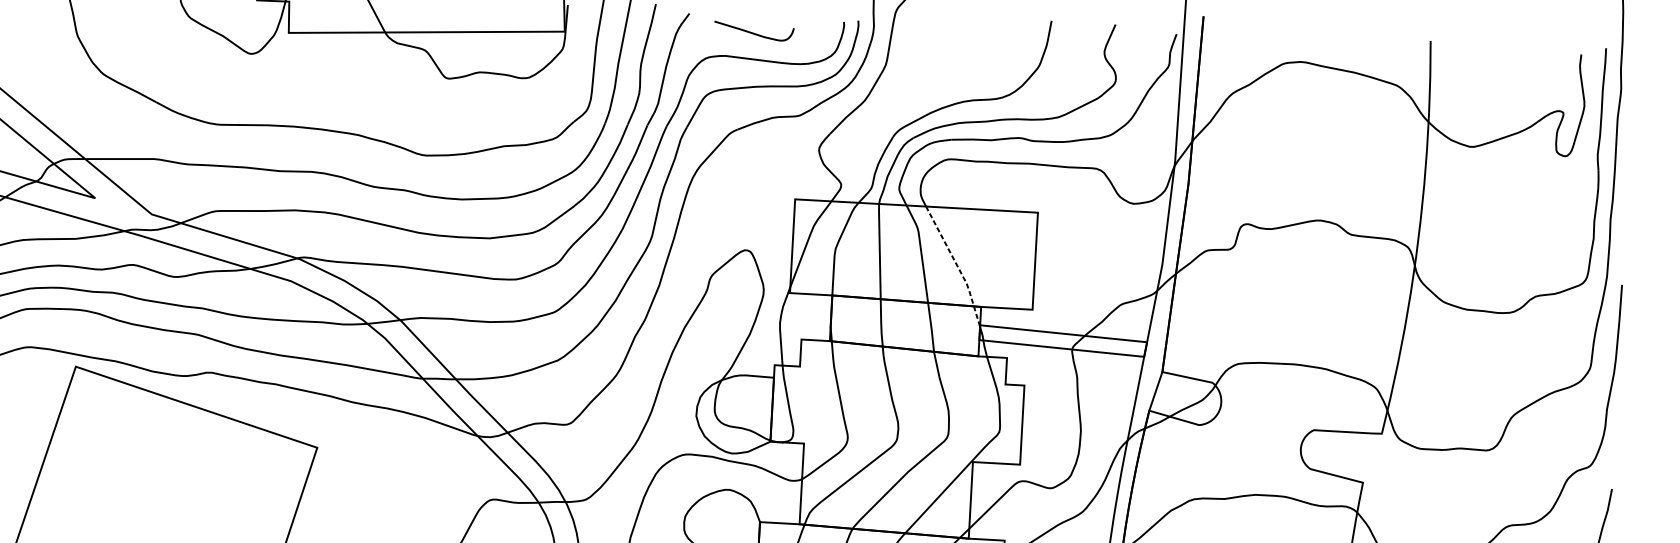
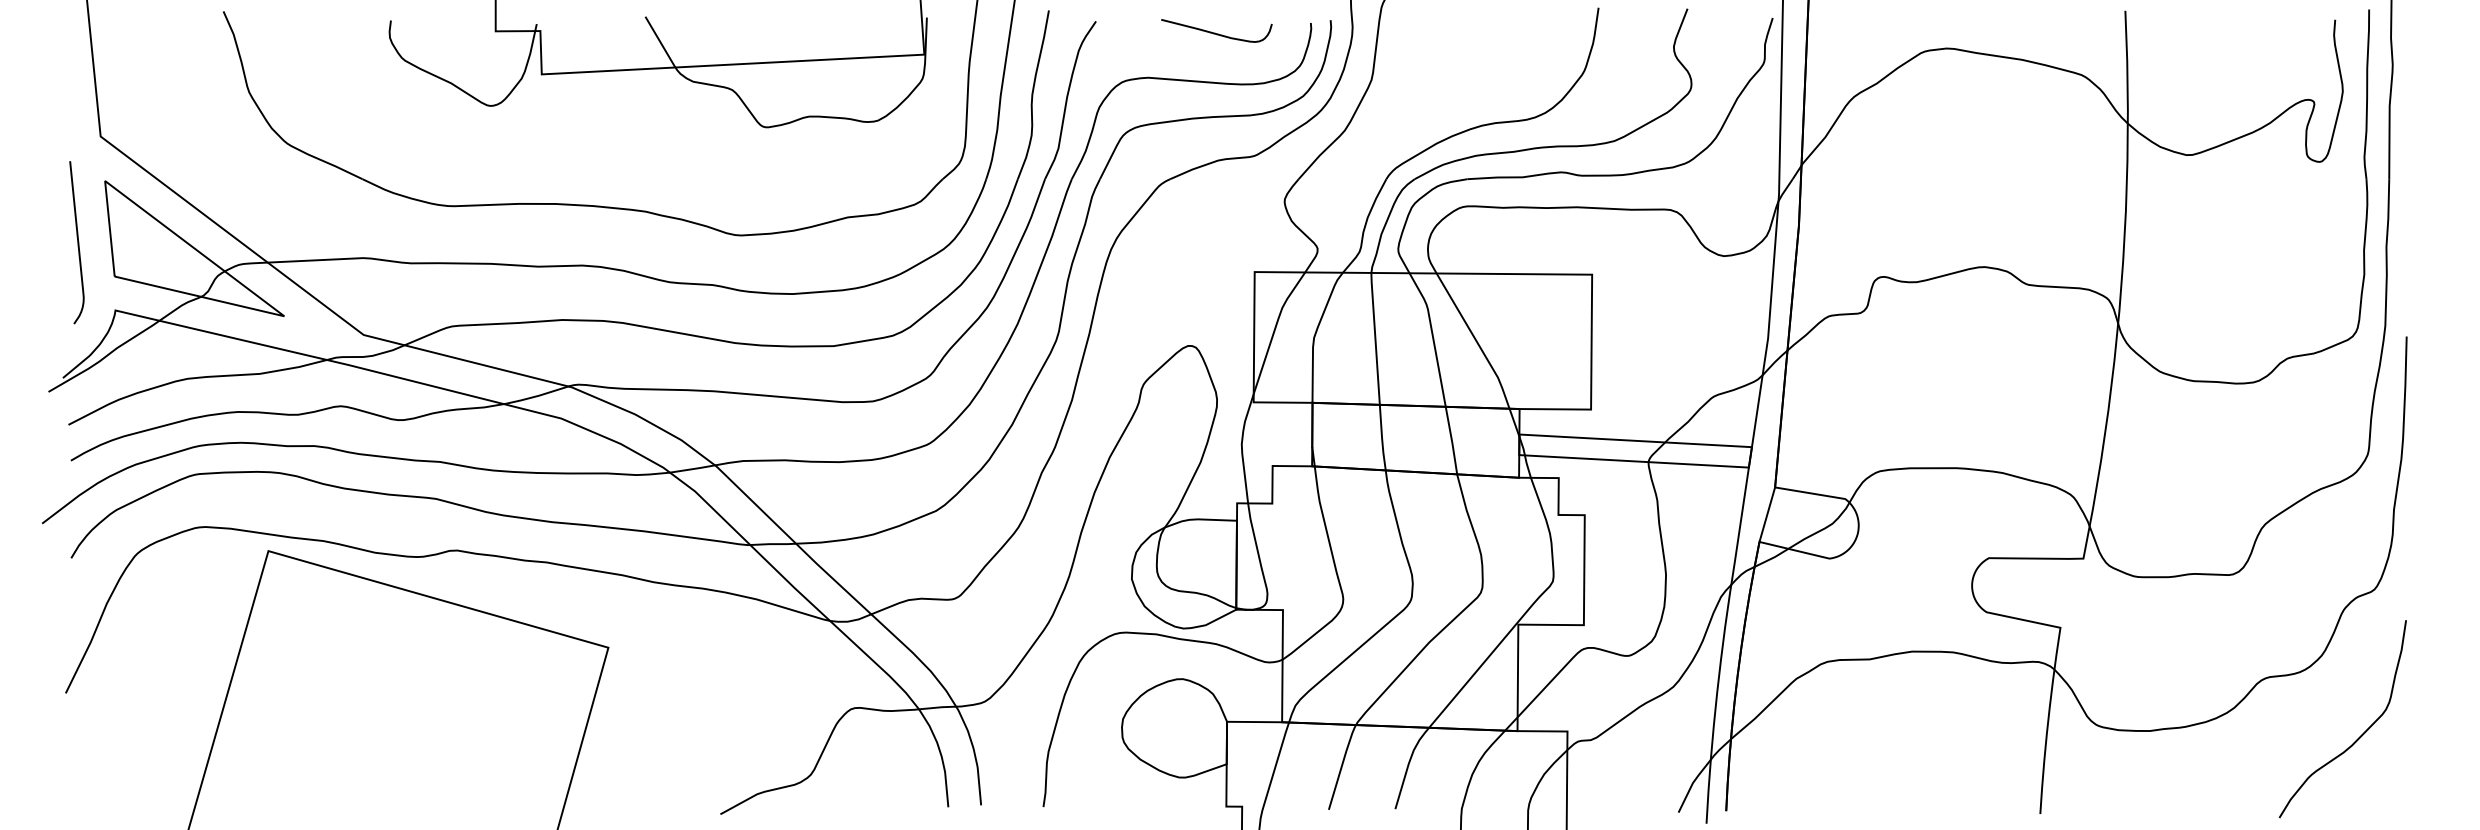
curve: (753, 32) -> (1215, 32), moved
line: (957, 266) -> (1484, 354), dashed -> solid

